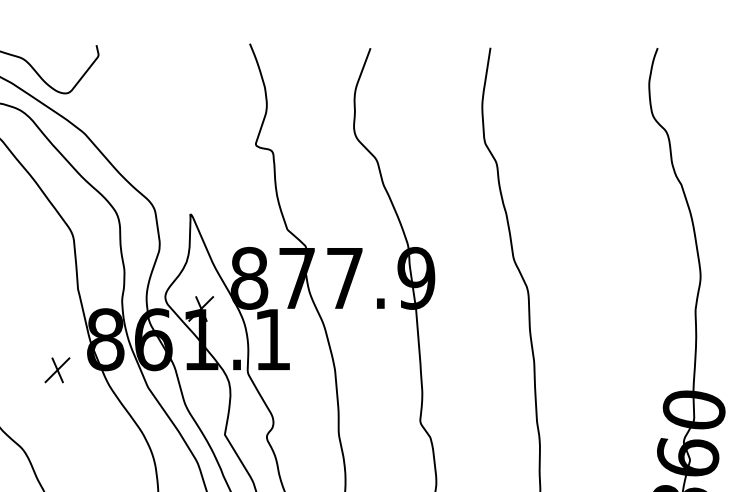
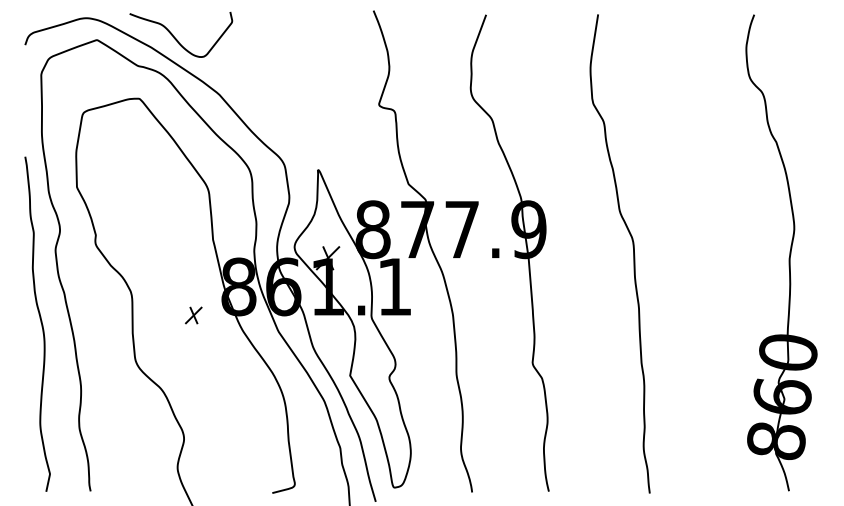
part: (57, 370) -> (193, 315), size x0.7

